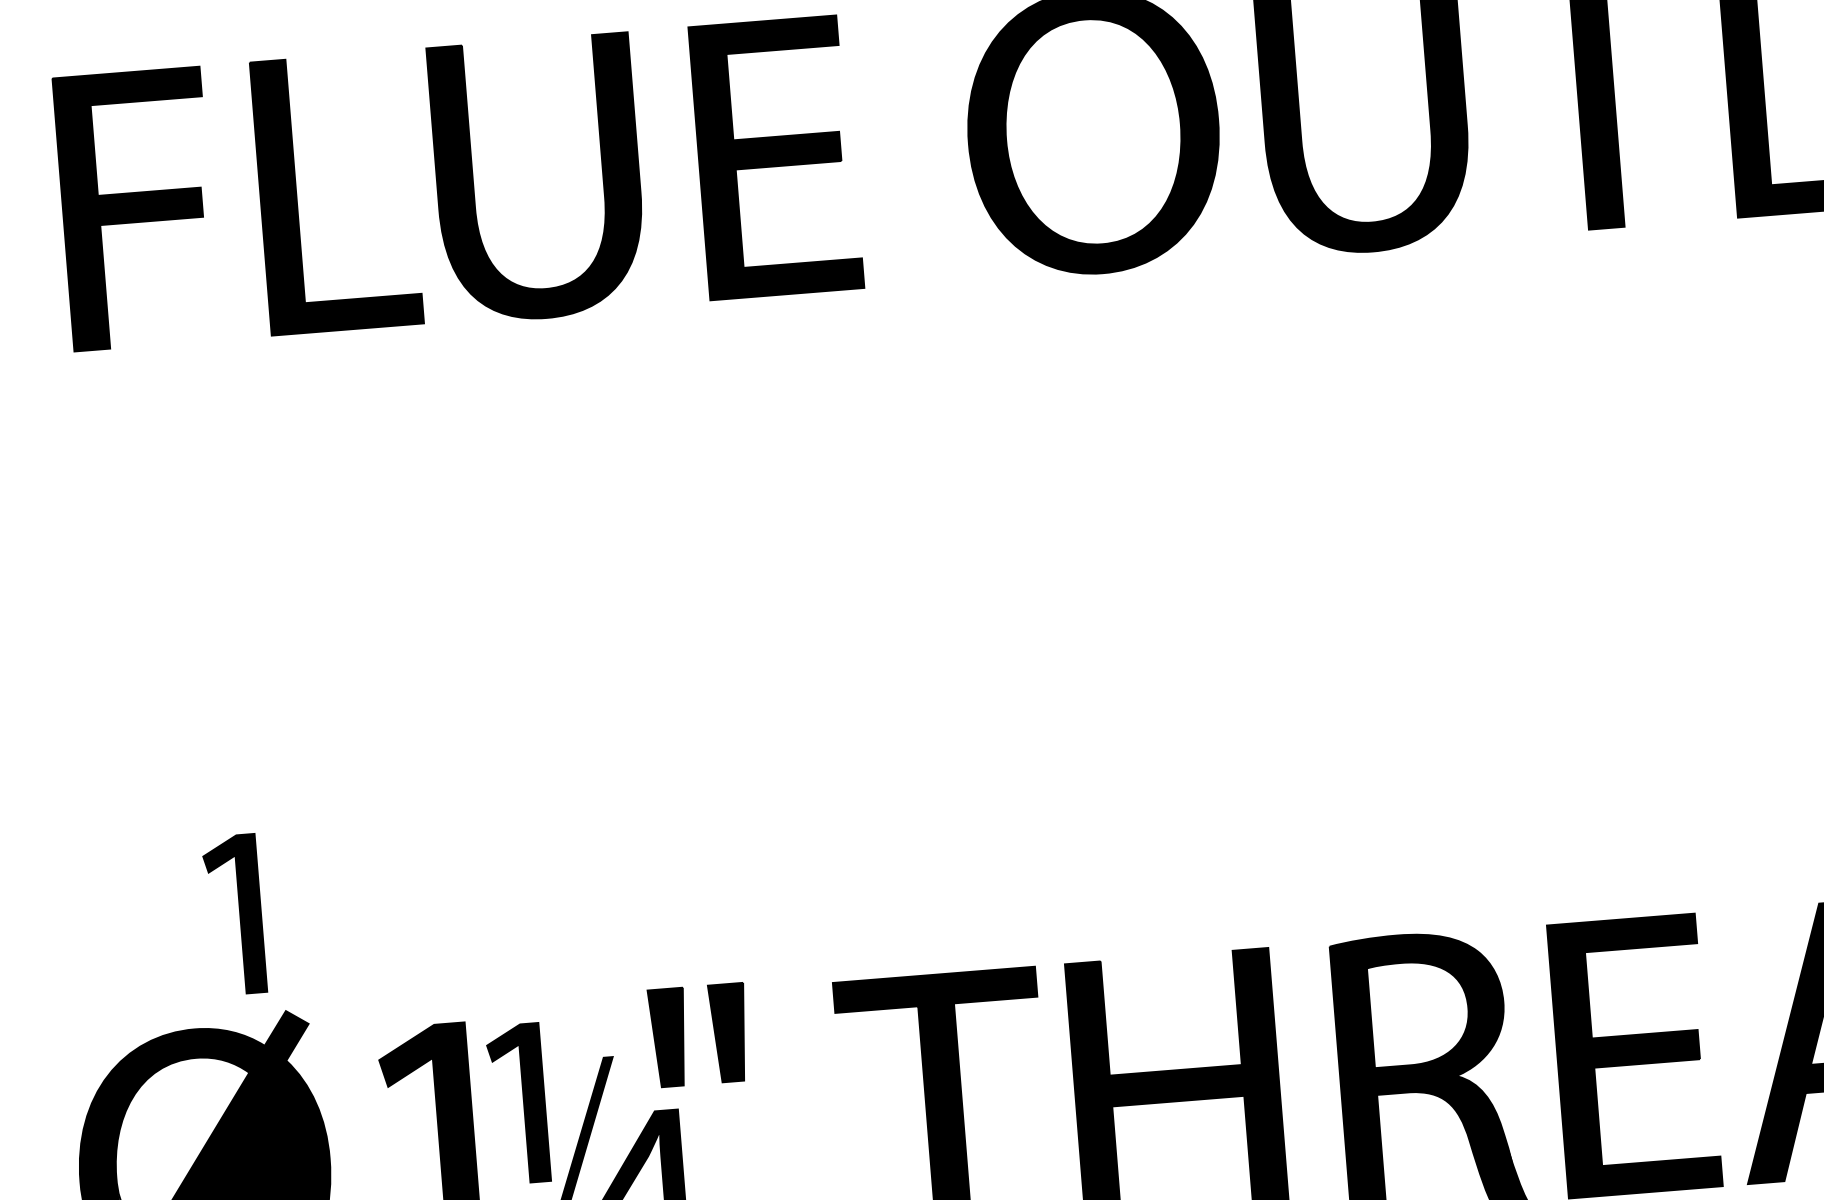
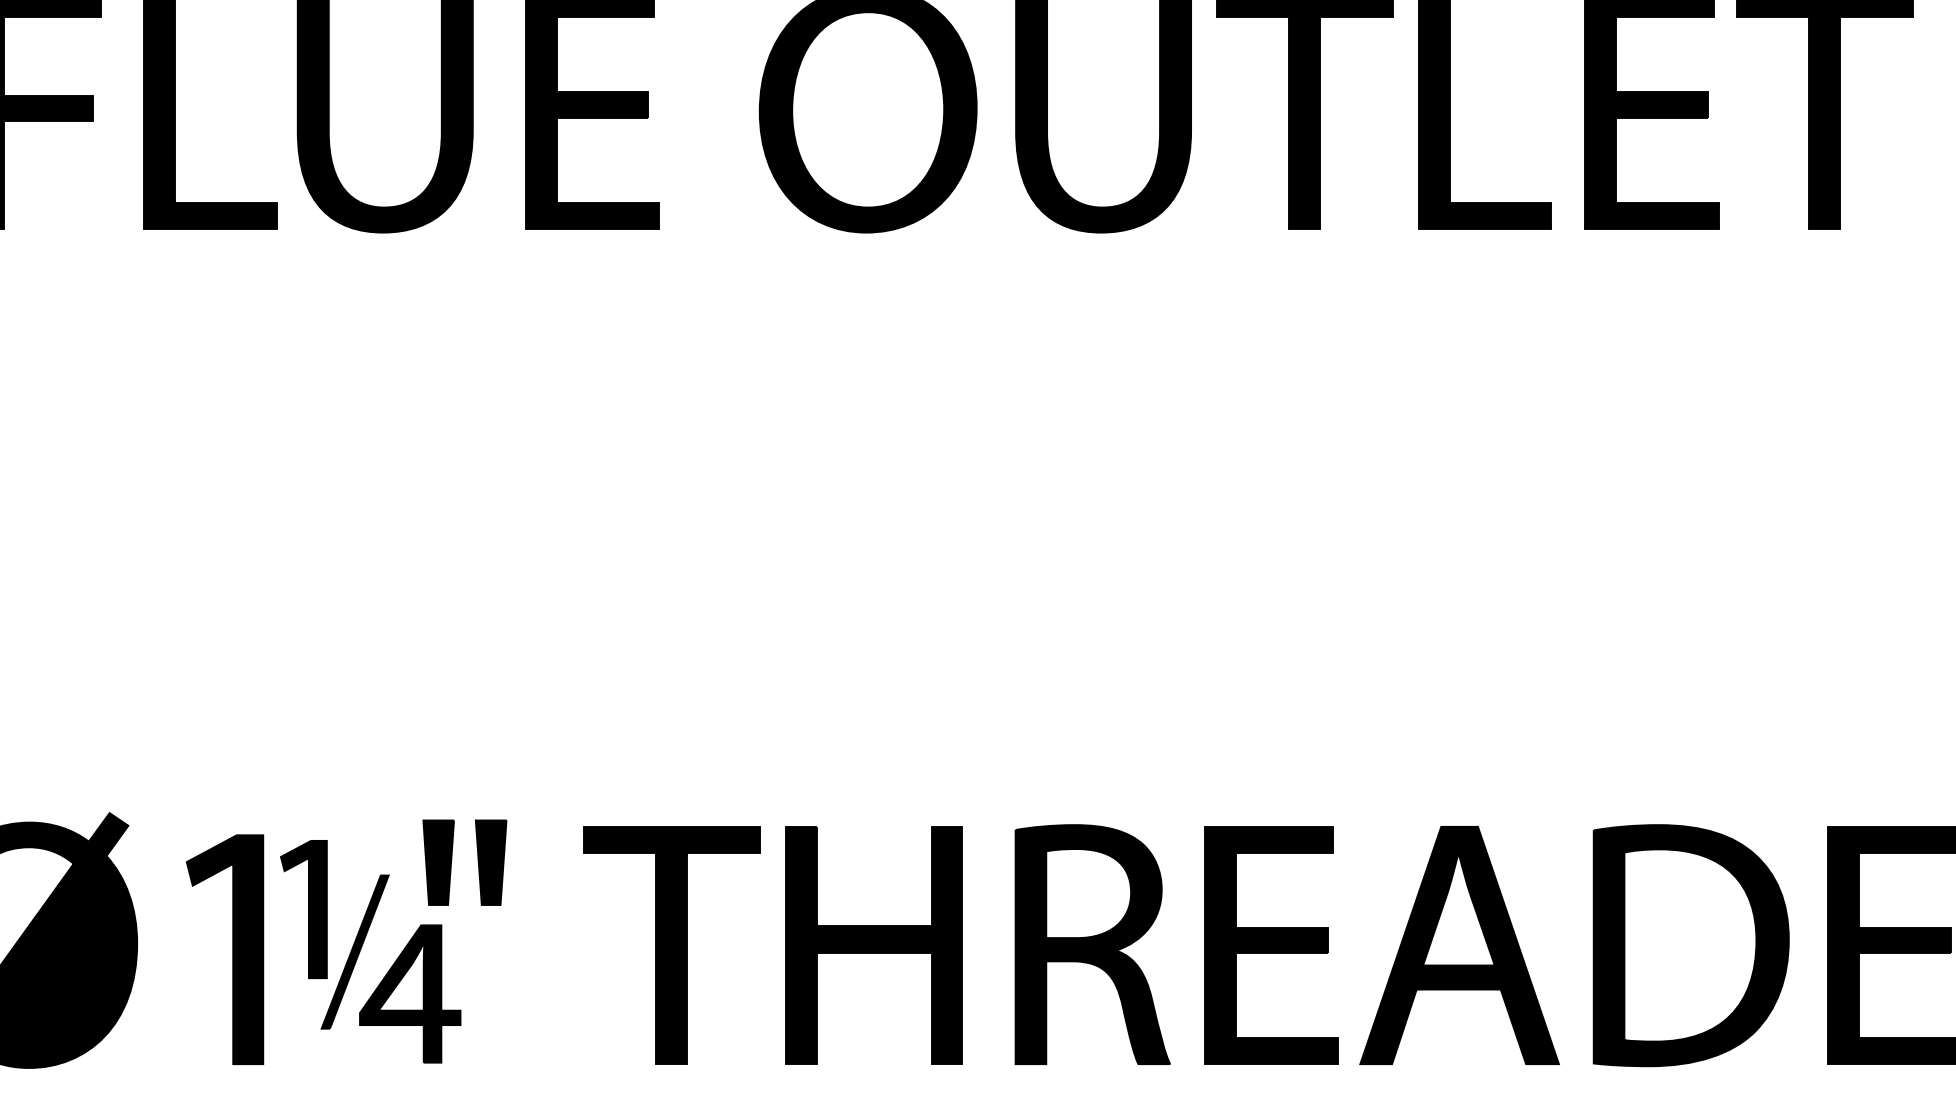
part: (234, 914) -> (71, 726), removed

